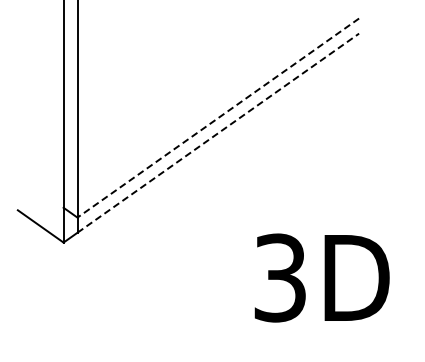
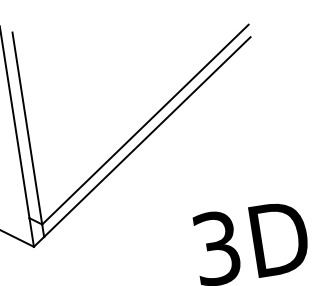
line: (217, 118) -> (144, 125), dashed -> solid
line: (218, 132) -> (147, 136), dashed -> solid

